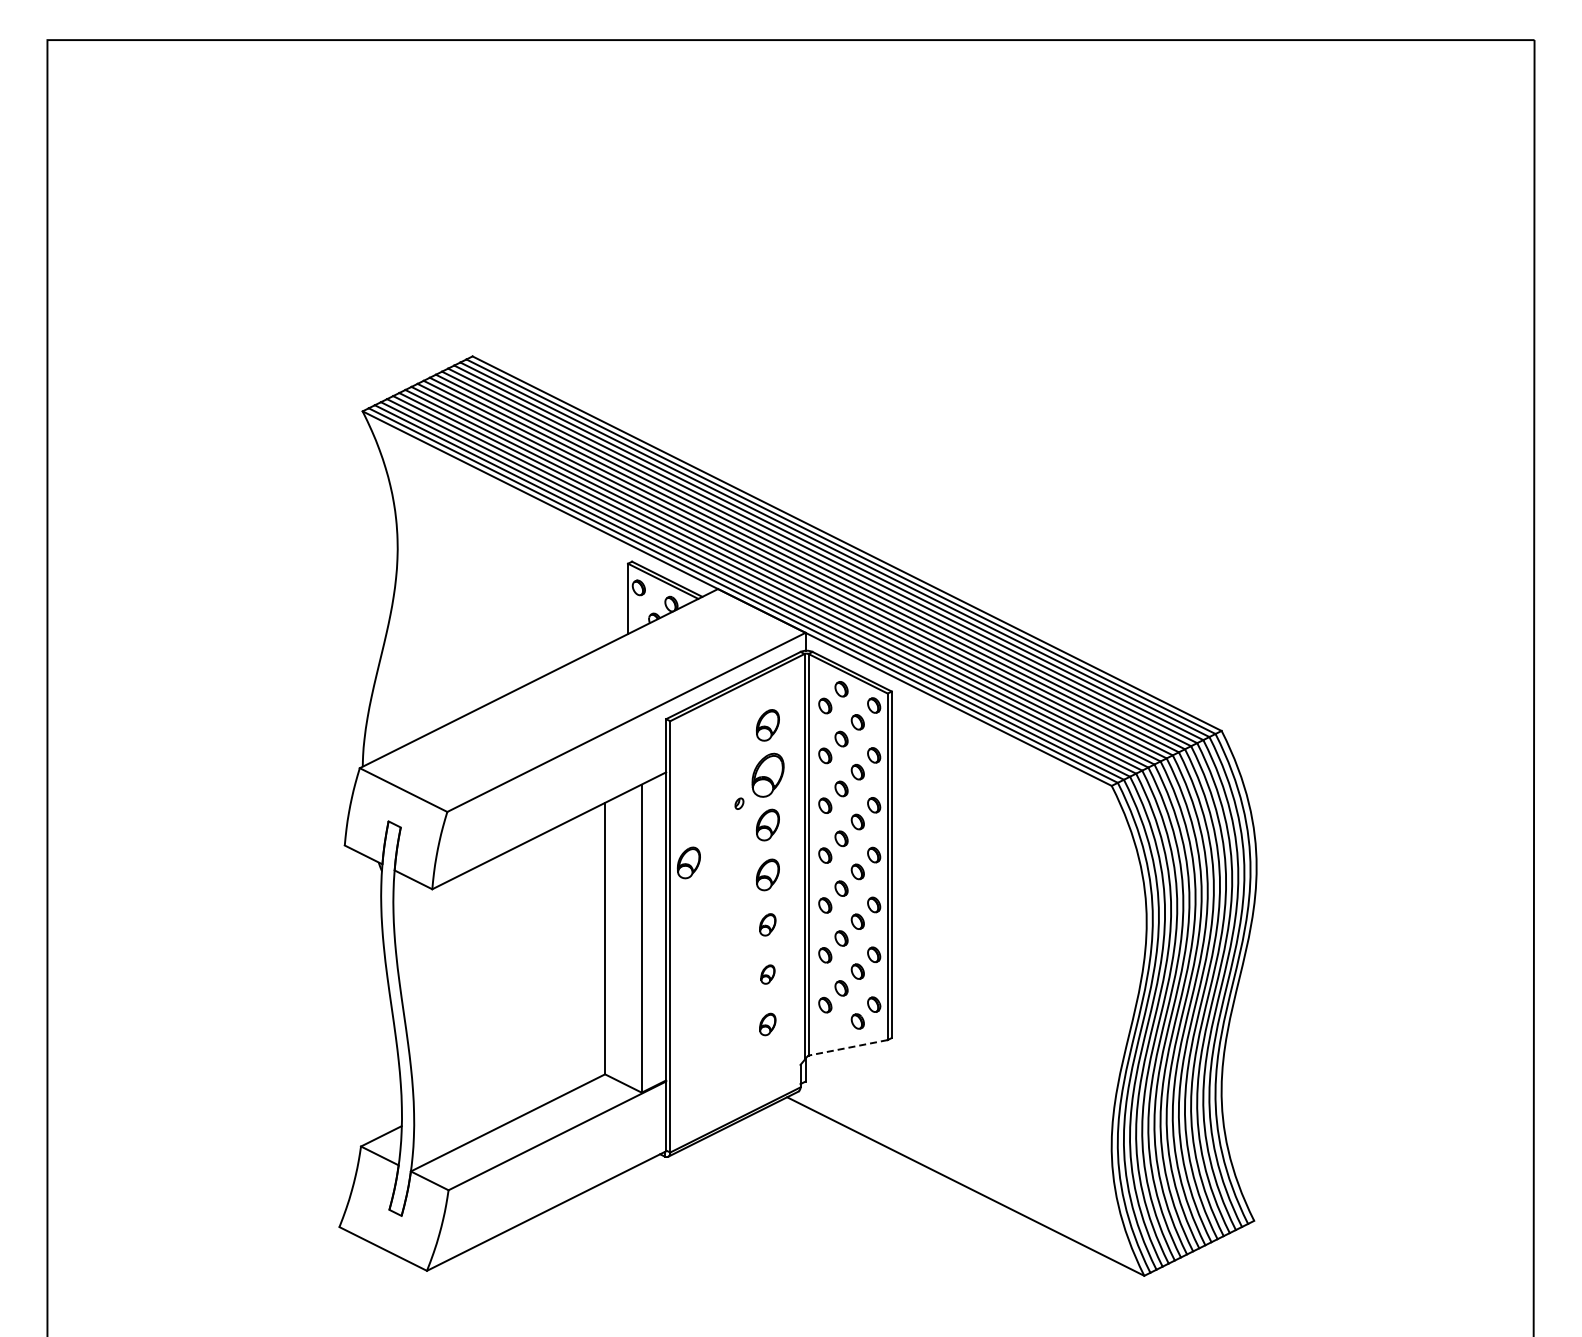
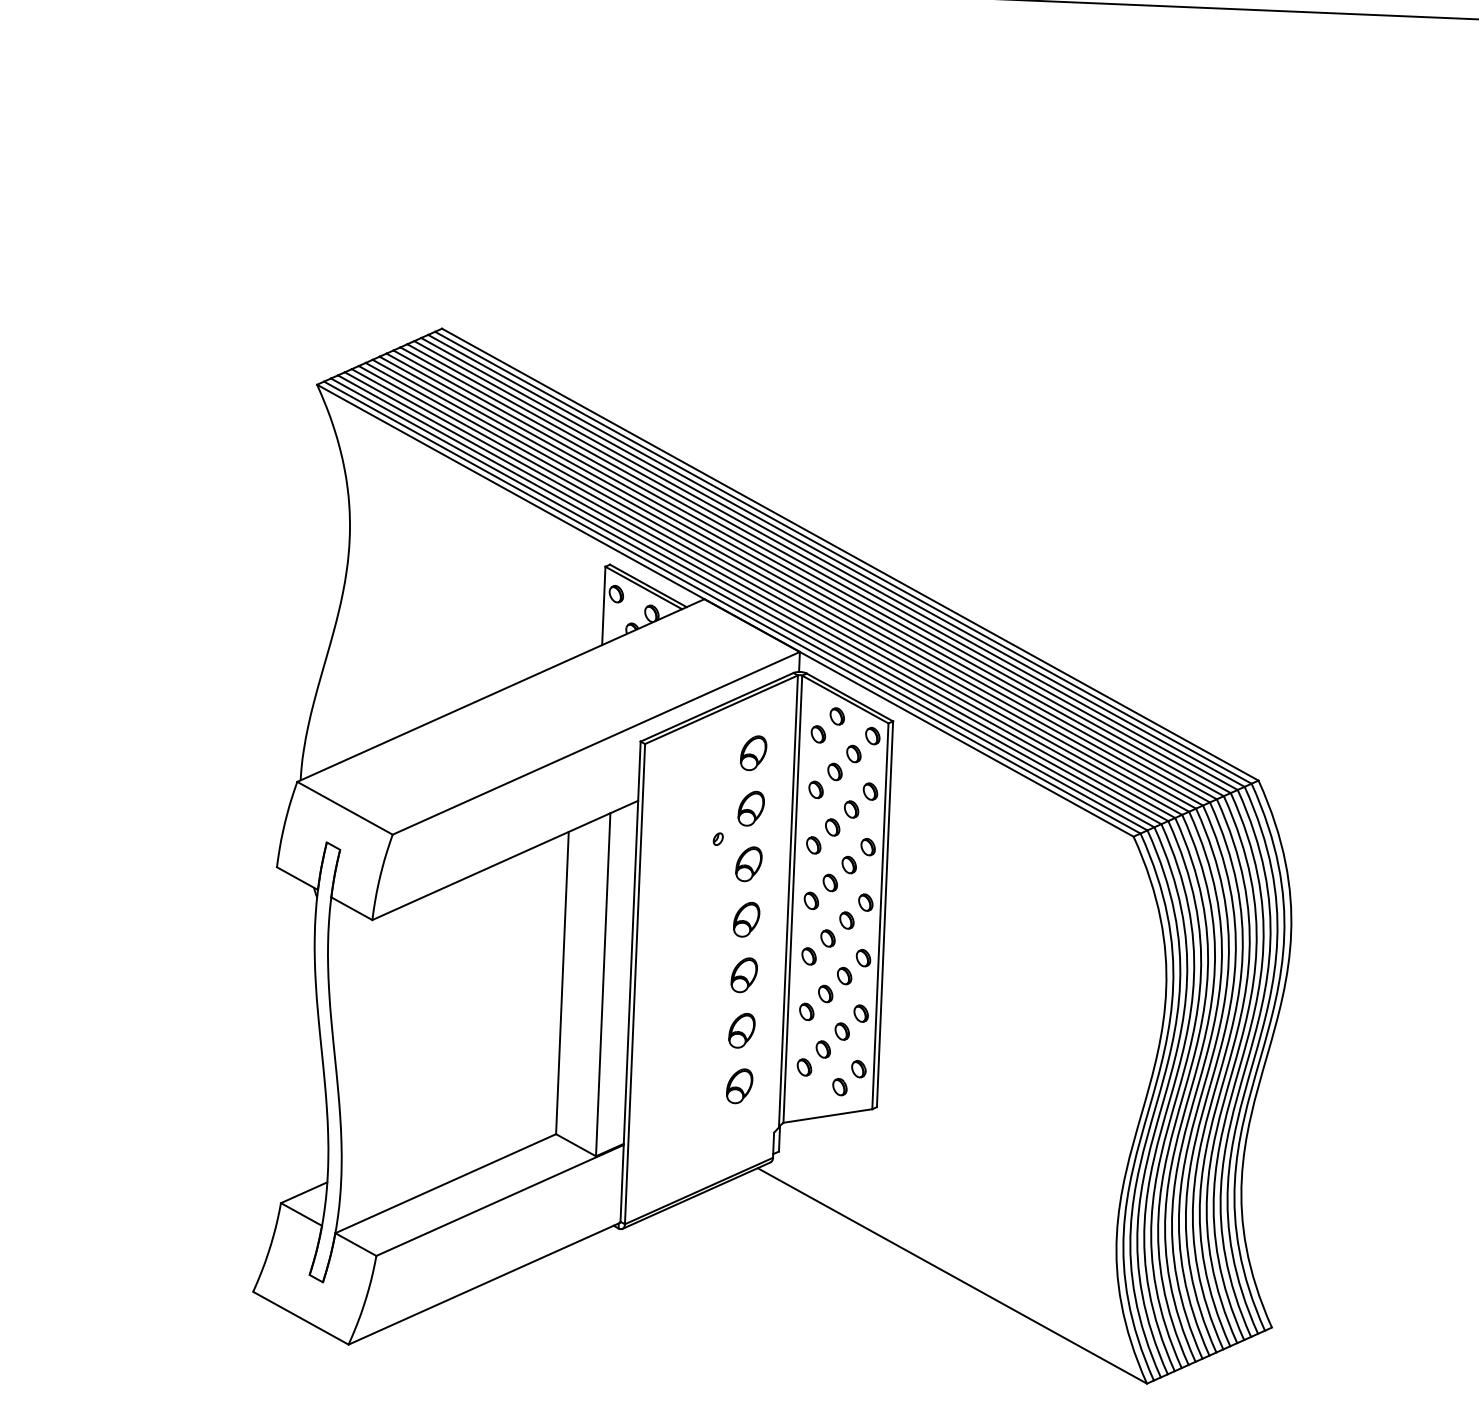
part: (767, 774) -> (750, 807), size x0.71
part: (688, 862) -> (658, 902), removed
part: (767, 924) -> (743, 974), size x1.43
part: (767, 974) -> (741, 1030), size x1.67
part: (767, 1024) -> (739, 1086), size x1.43
line: (847, 1047) -> (827, 1115), dashed -> solid

